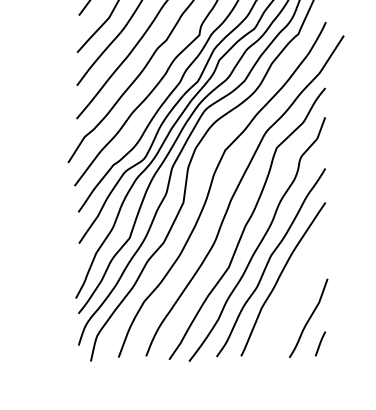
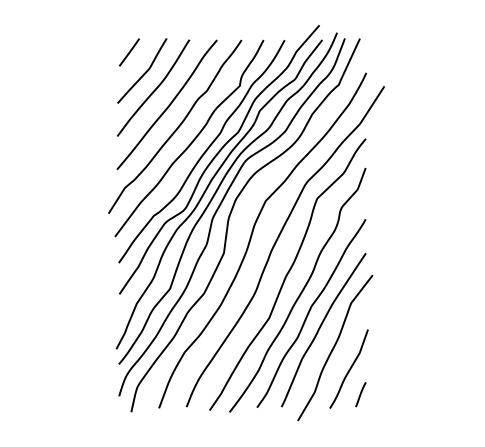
curve: (295, 295) -> (335, 346), added

